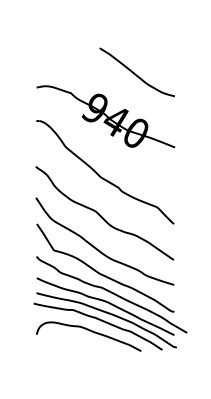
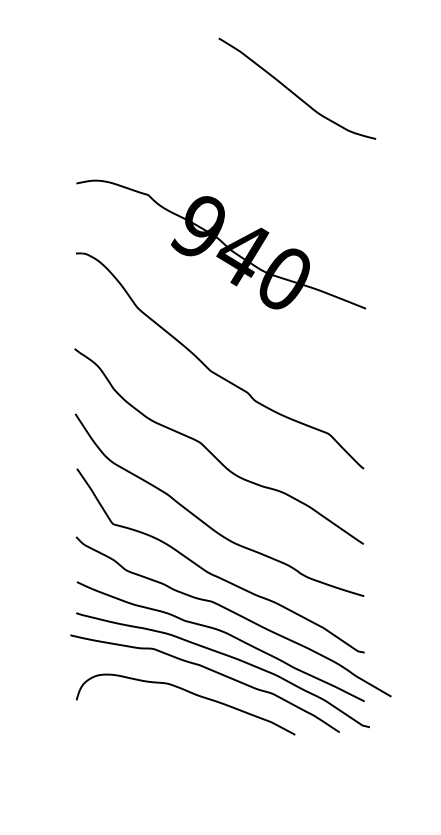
curve: (135, 73) -> (293, 91), moved

